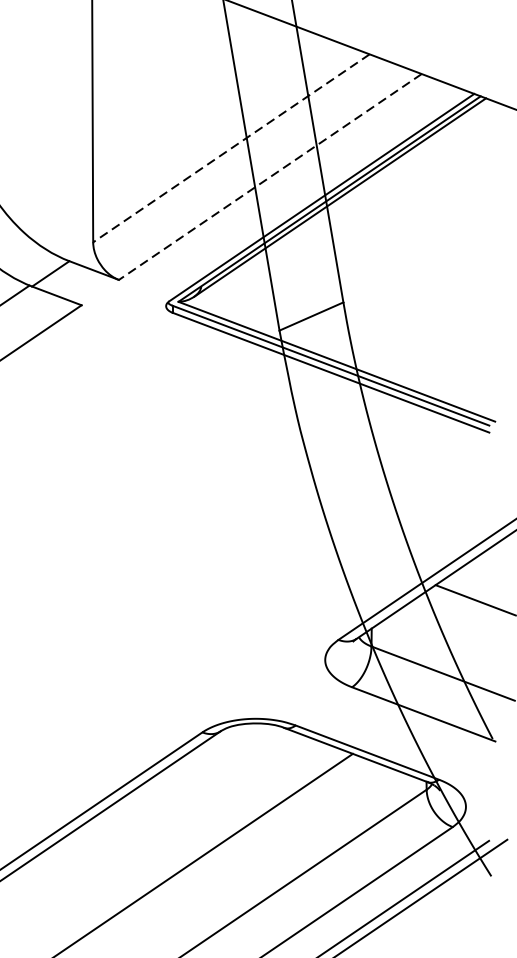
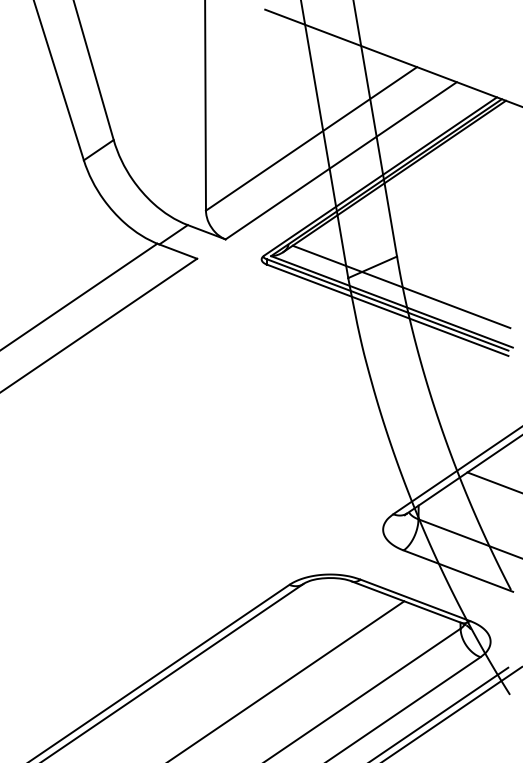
line: (231, 147) -> (311, 138), dashed -> solid
line: (270, 176) -> (341, 160), dashed -> solid
line: (349, 341) -> (401, 286), added

